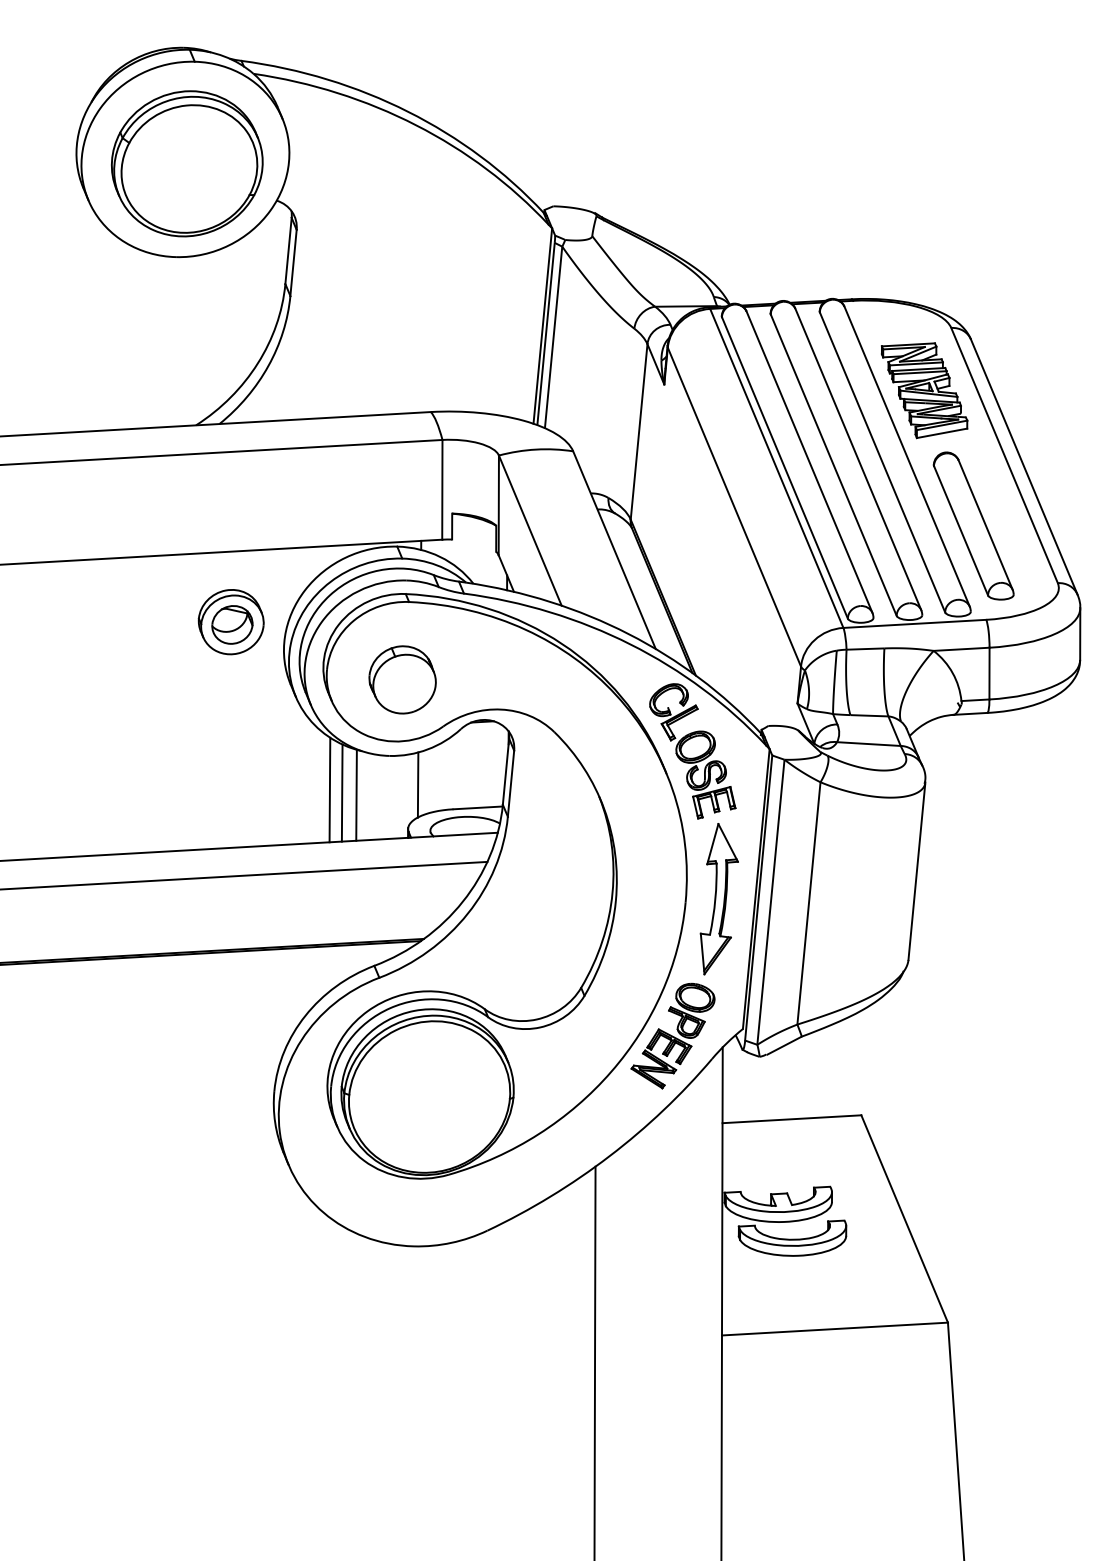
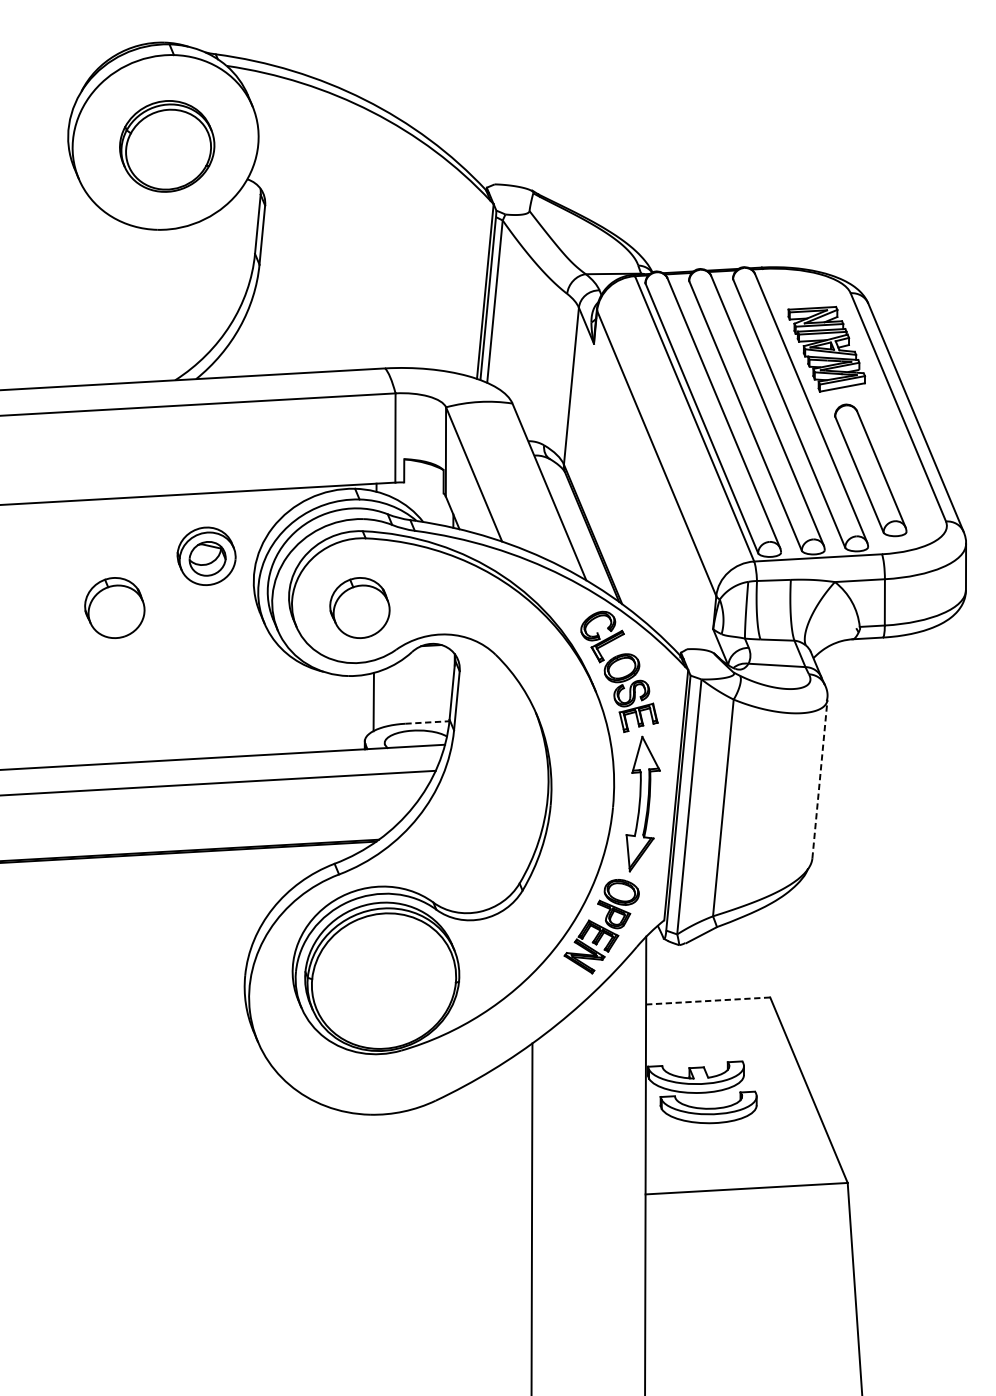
part: (186, 163) -> (166, 146), size x0.7
part: (128, 679) -> (114, 607), added
line: (329, 789) -> (294, 706), removed
line: (341, 792) -> (305, 708), removed
line: (356, 794) -> (318, 710), removed
line: (478, 807) -> (427, 722), solid -> dashed
line: (916, 870) -> (819, 778), solid -> dashed
line: (791, 1119) -> (707, 1001), solid -> dashed

